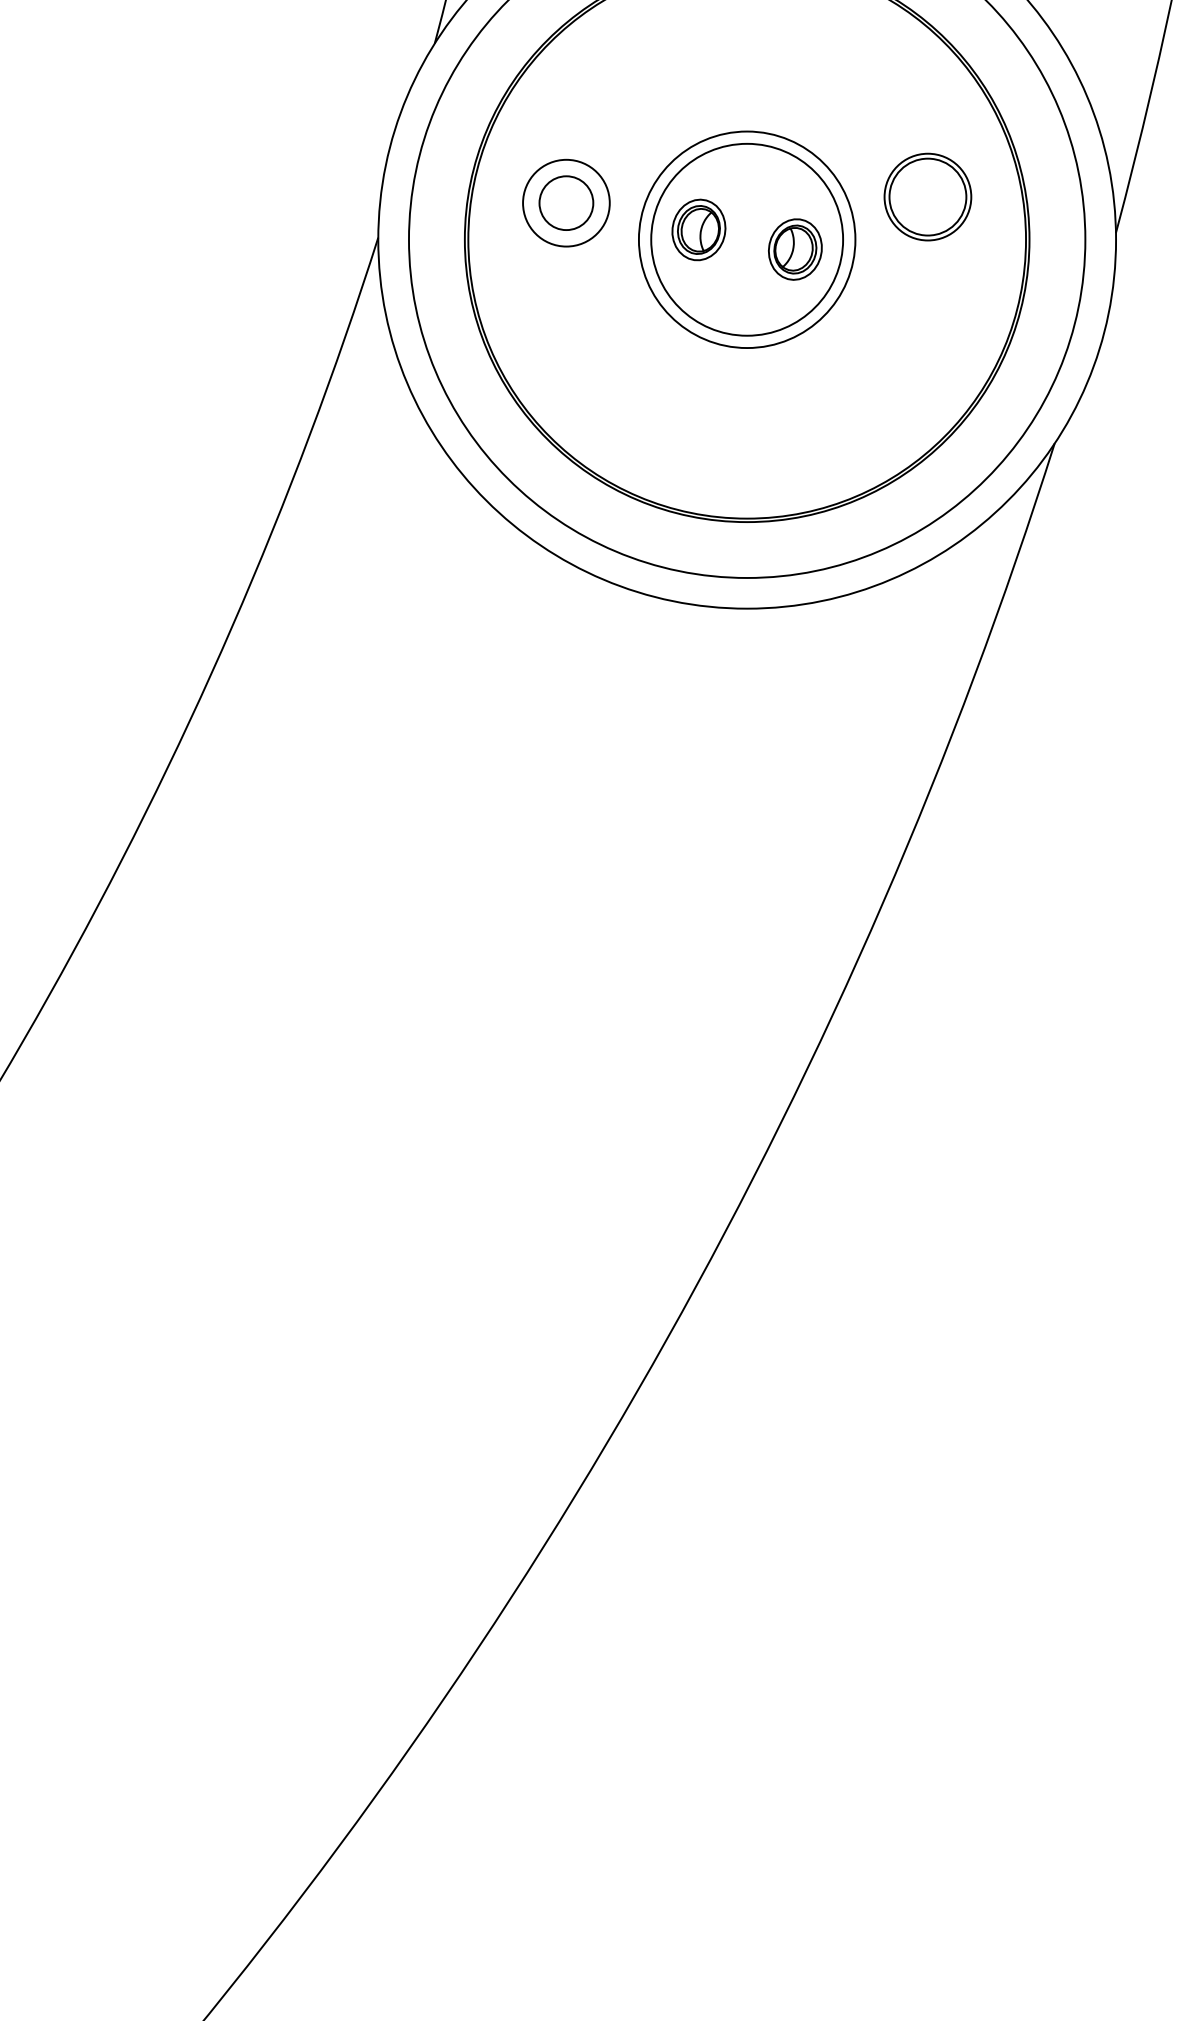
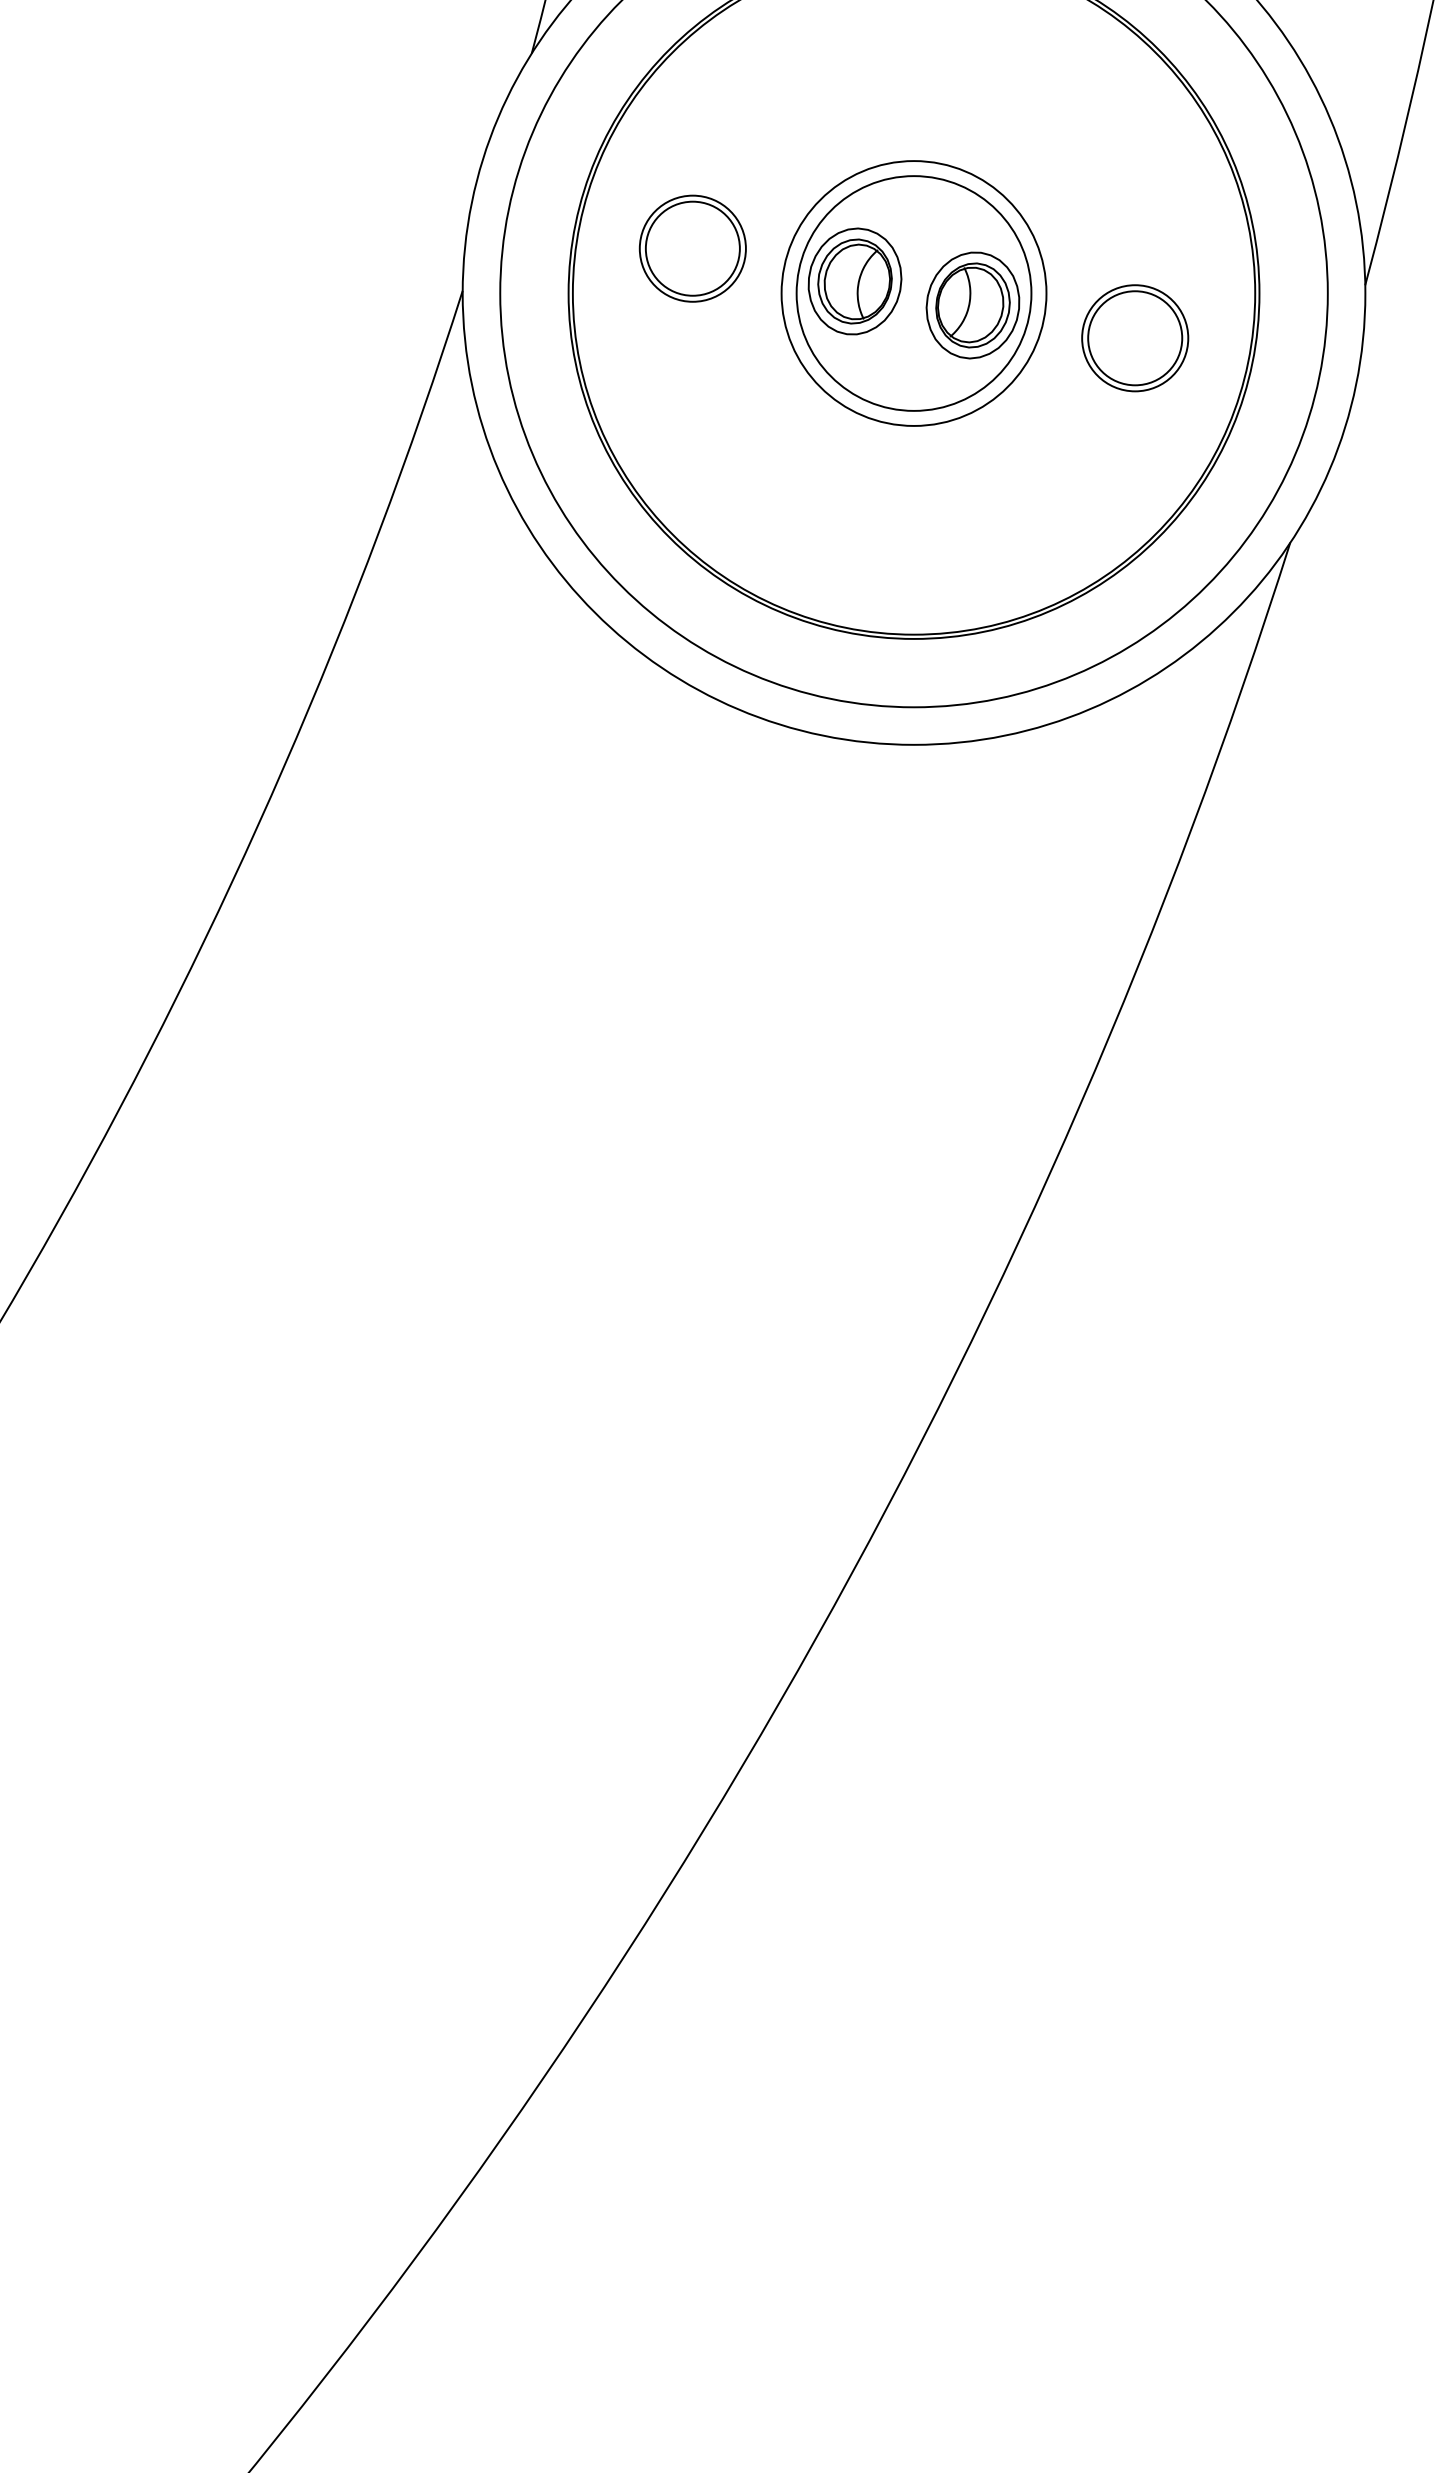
part: (928, 197) -> (1135, 338), moved
circle: (566, 203) -> (692, 248), size x1.43
part: (698, 229) -> (854, 281), size x1.43
part: (794, 249) -> (972, 305), size x1.43

